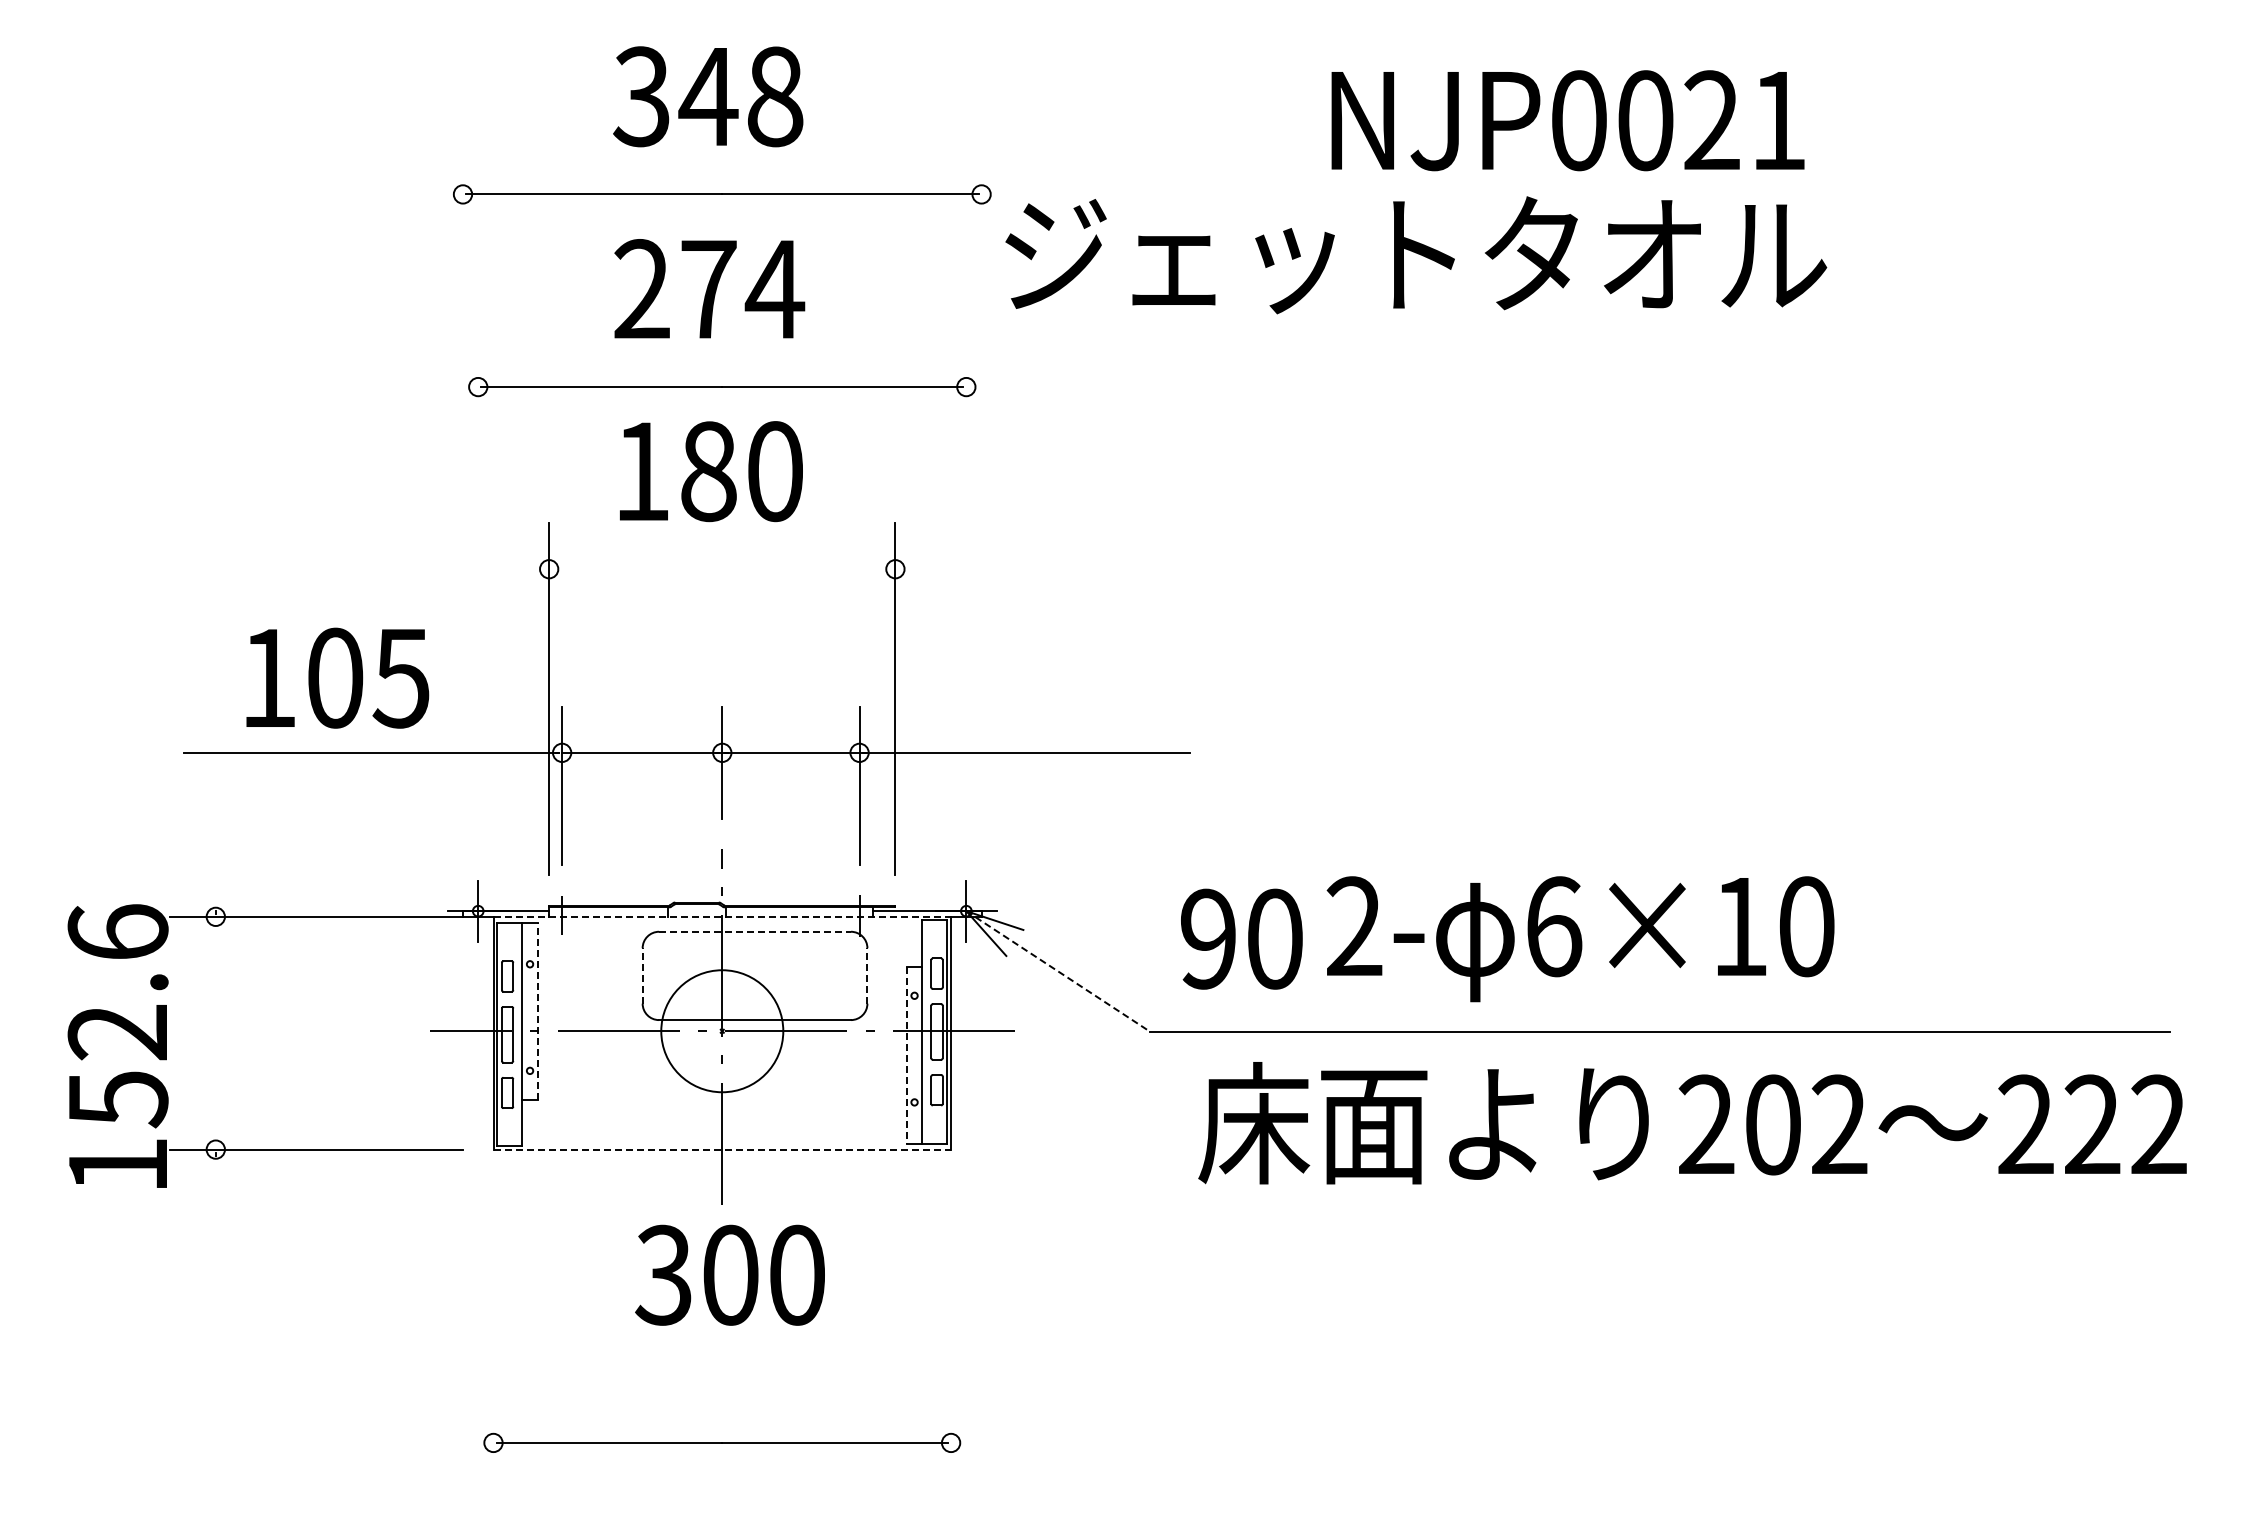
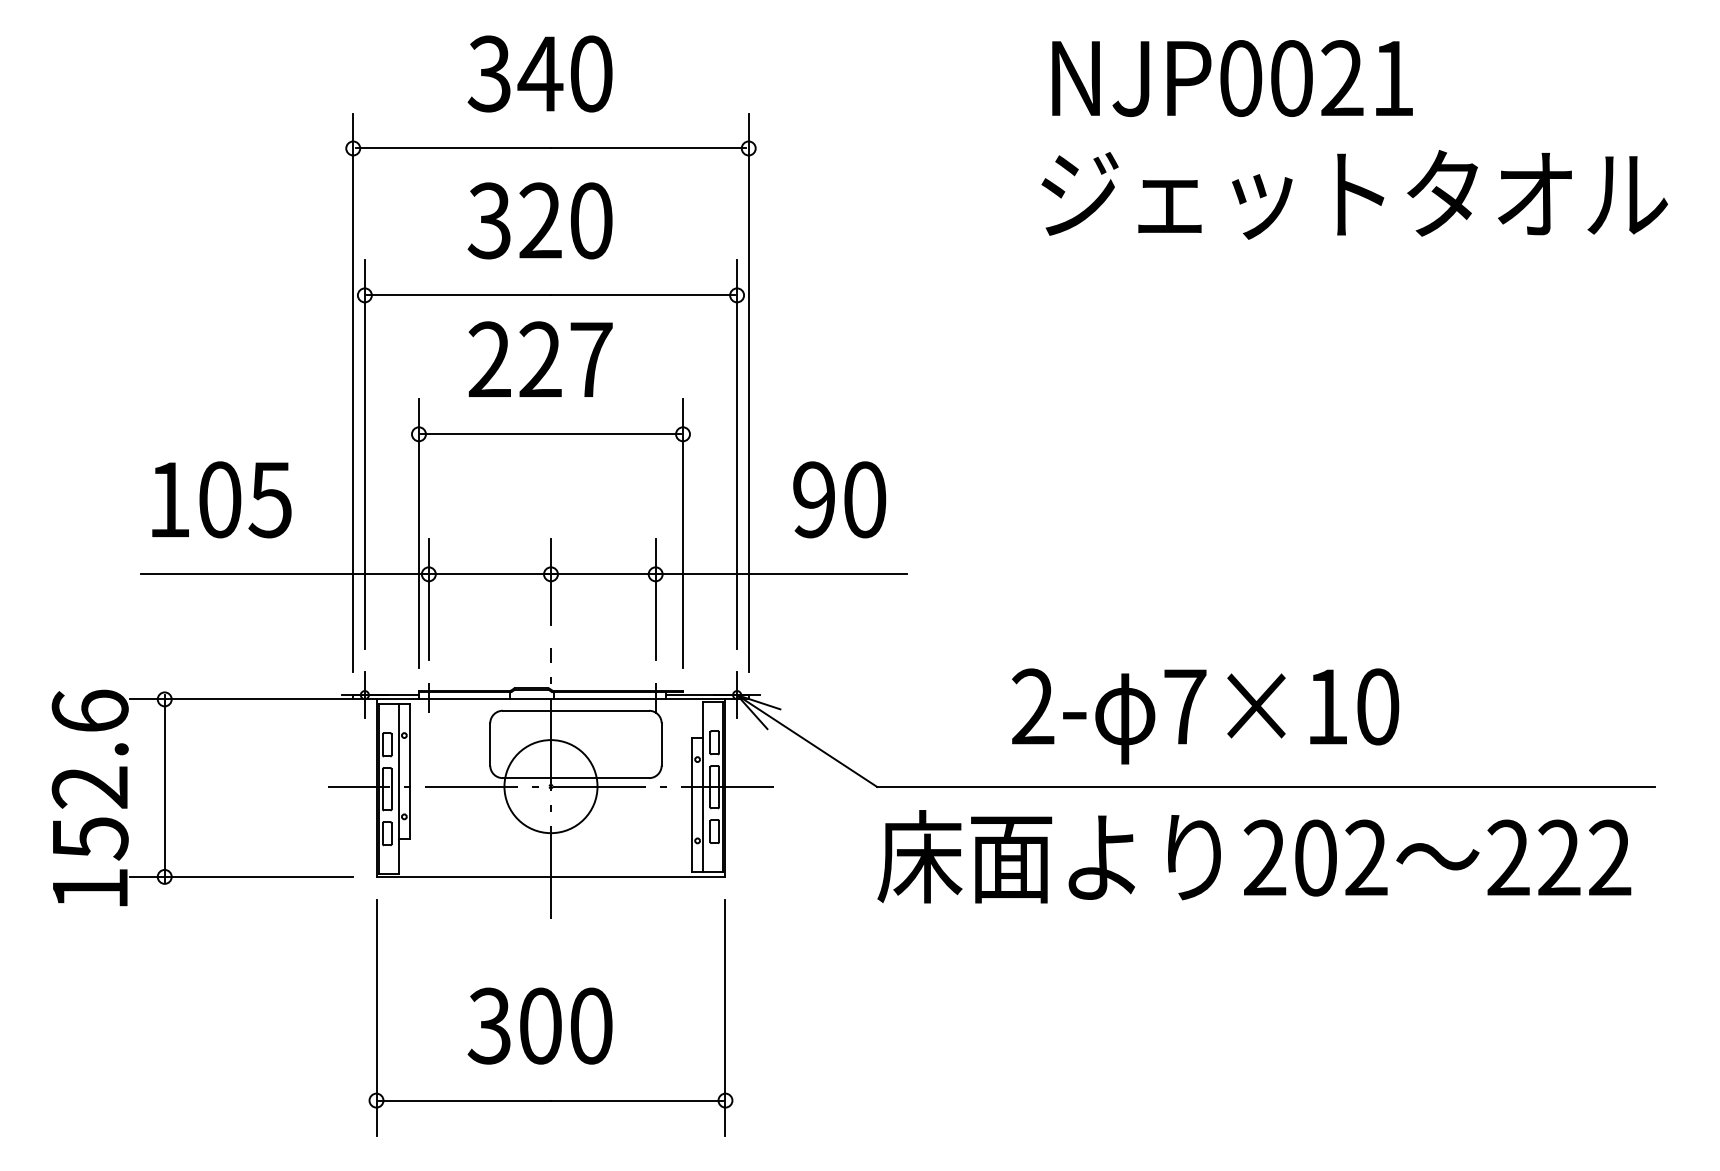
text: (775, 96) -> (591, 73), 348 -> 340
text: (1567, 120) -> (1232, 78), moved
text: (1416, 255) -> (1354, 195), moved
text: (709, 289) -> (541, 220), 274 -> 320
text: (708, 471) -> (540, 359), 180 -> 227
line: (462, 514) -> (352, 392), added
line: (981, 514) -> (748, 392), added
line: (722, 569) -> (551, 434), added
line: (478, 595) -> (365, 454), added
line: (966, 595) -> (737, 454), added
text: (337, 677) -> (221, 499), moved
line: (722, 916) -> (551, 699), dashed -> solid
text: (1554, 926) -> (1185, 706), 6×10 -> 7×10
line: (755, 931) -> (576, 710), dashed -> solid
text: (1241, 938) -> (839, 499), moved
line: (1058, 971) -> (807, 741), dashed -> solid
line: (642, 976) -> (490, 744), dashed -> solid
line: (867, 976) -> (661, 744), dashed -> solid
line: (537, 1010) -> (410, 770), dashed -> solid
line: (215, 1032) -> (164, 787), added
line: (906, 1055) -> (691, 805), dashed -> solid
text: (1692, 1123) -> (1254, 856), moved
line: (722, 1149) -> (551, 876), dashed -> solid
text: (729, 1274) -> (539, 1025), moved
line: (493, 1334) -> (376, 1017), added
line: (951, 1334) -> (725, 1017), added

